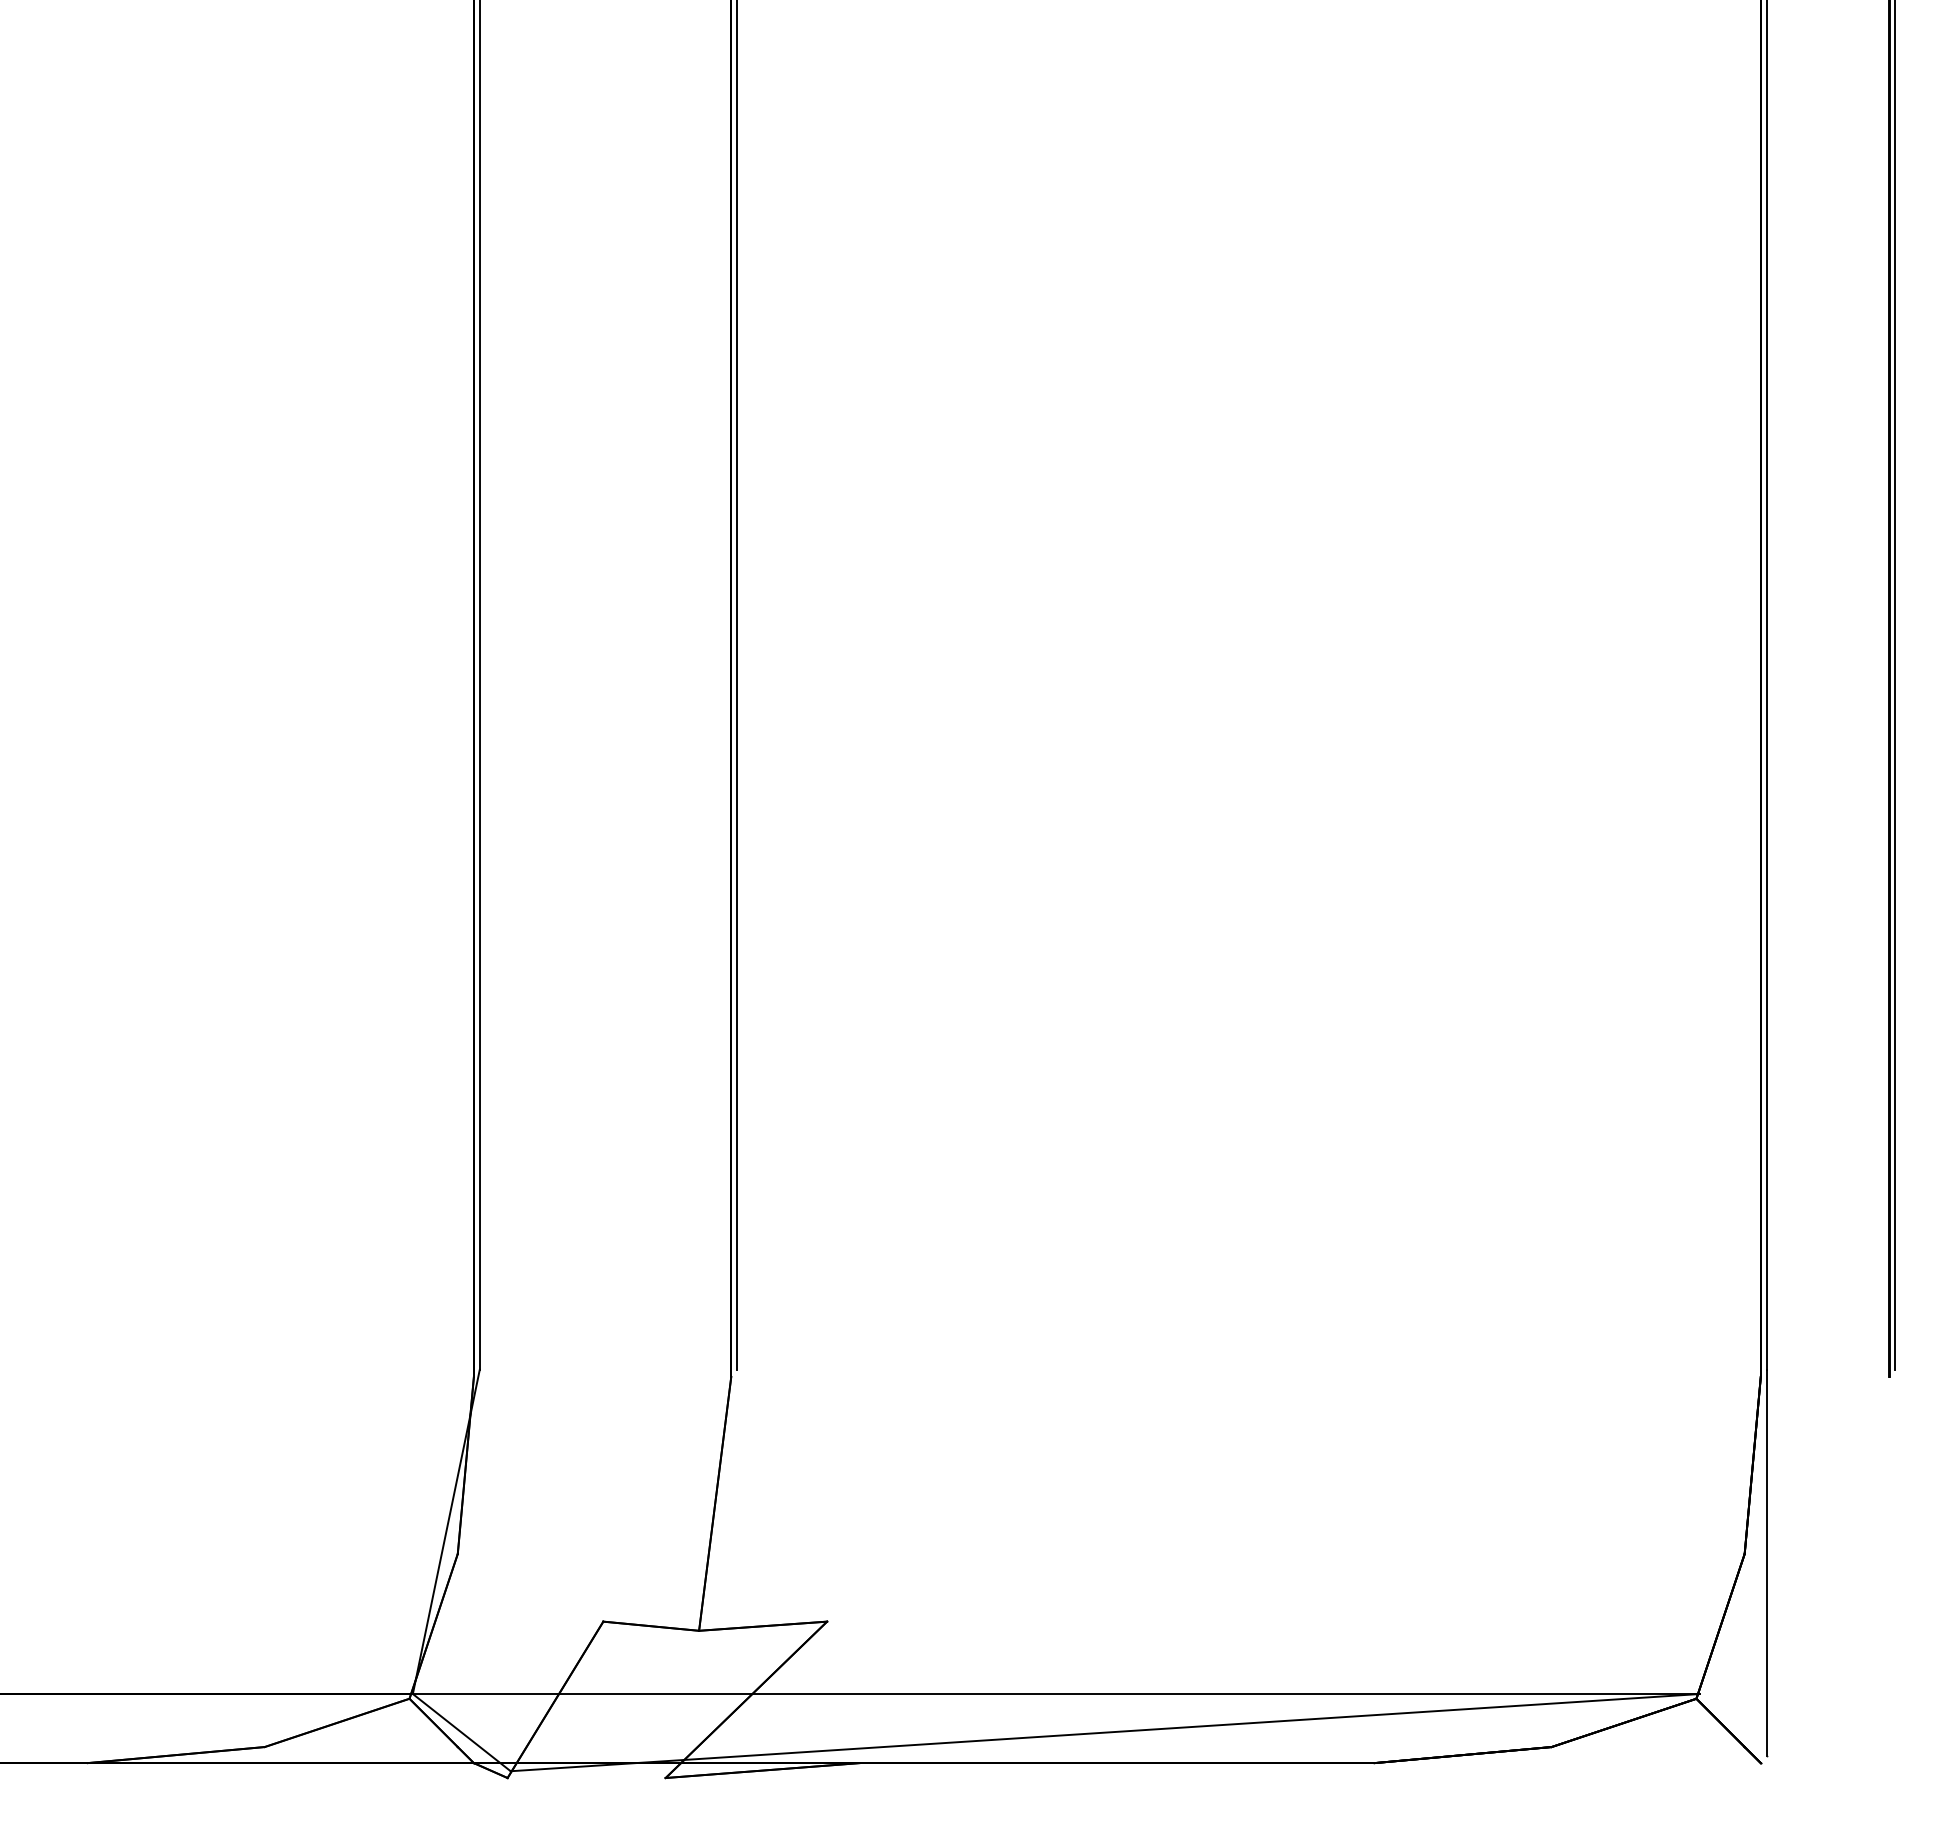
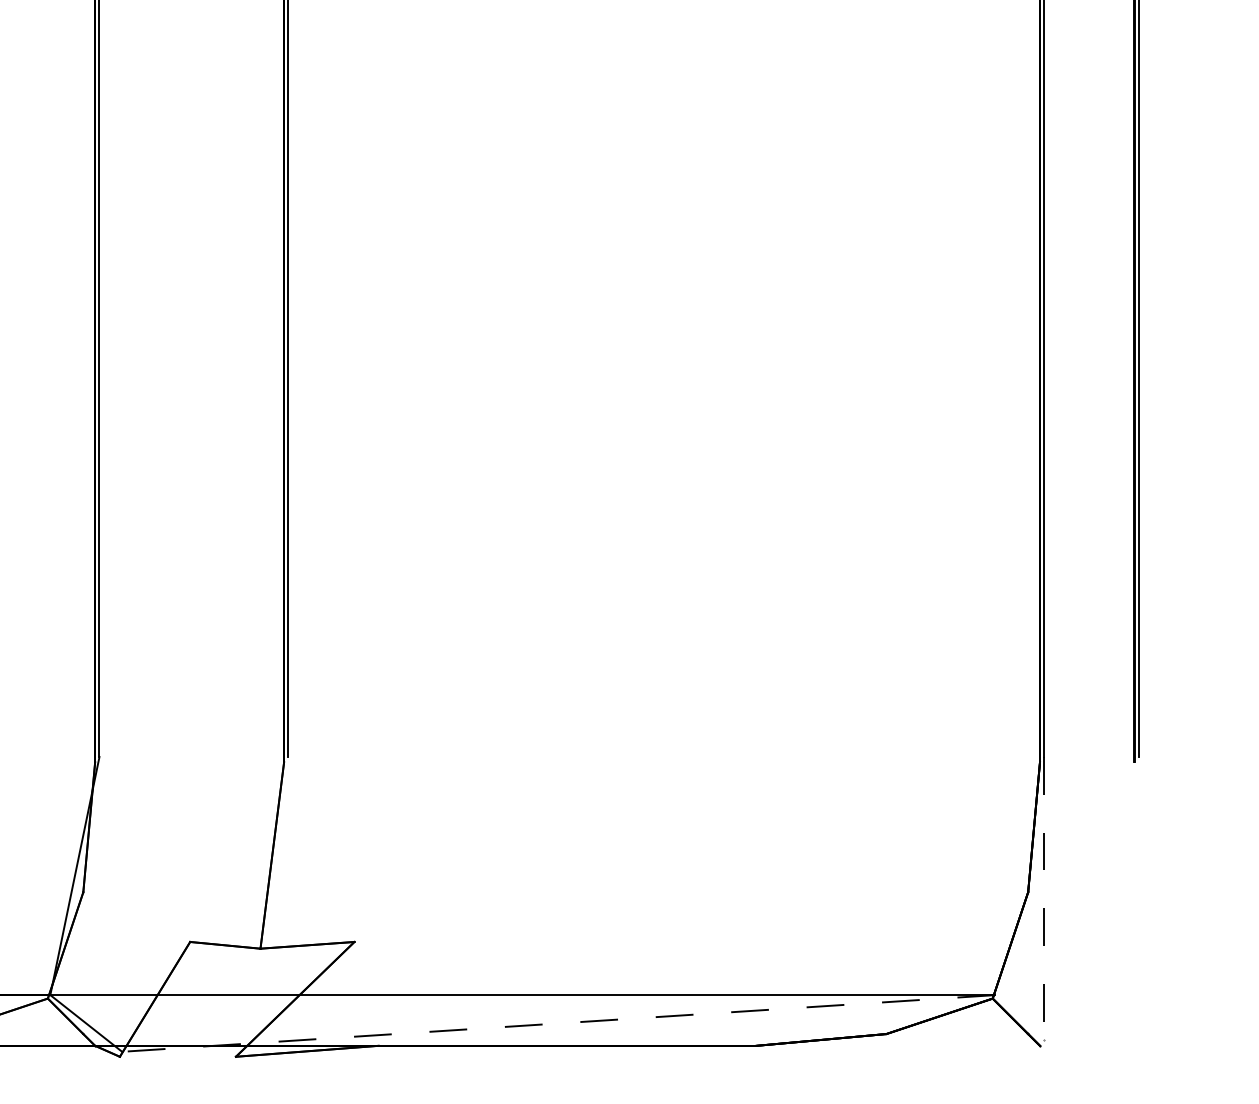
line: (1766, 1563) -> (1044, 899), solid -> dashed
line: (1105, 1732) -> (558, 1023), solid -> dashed

